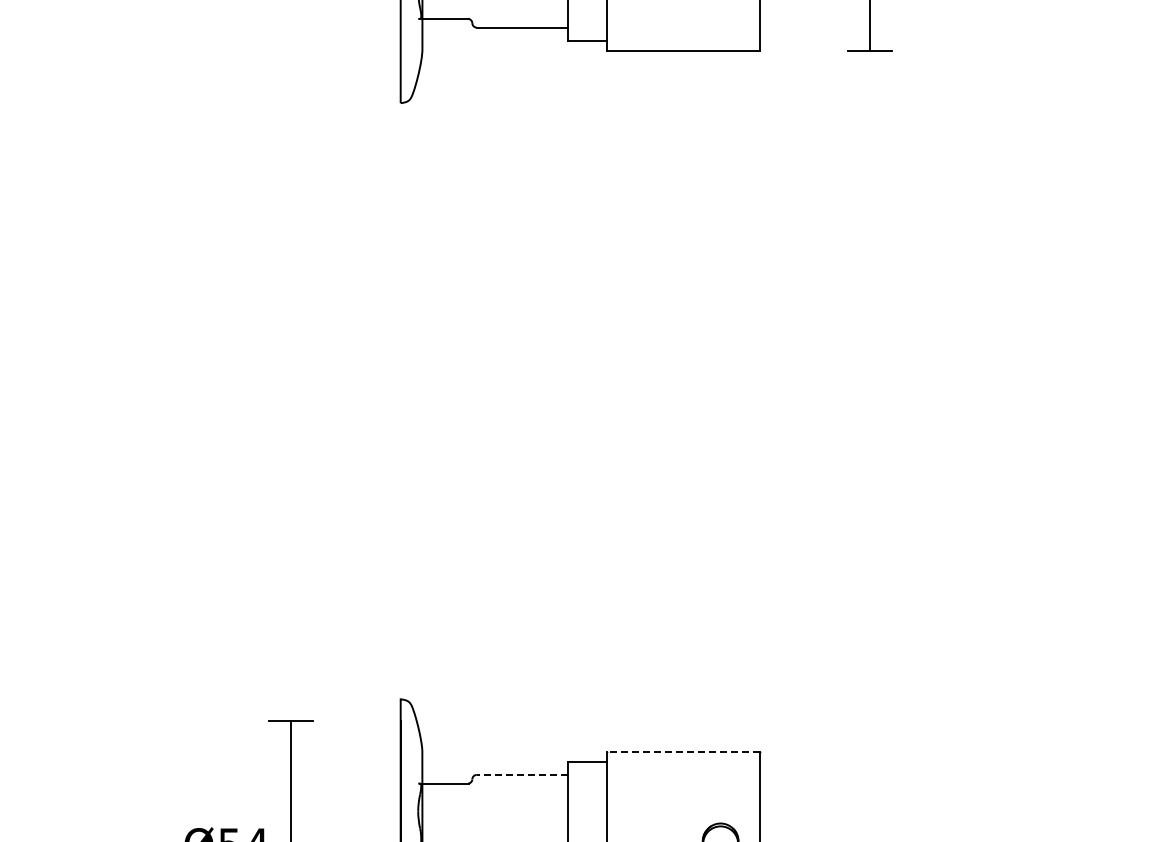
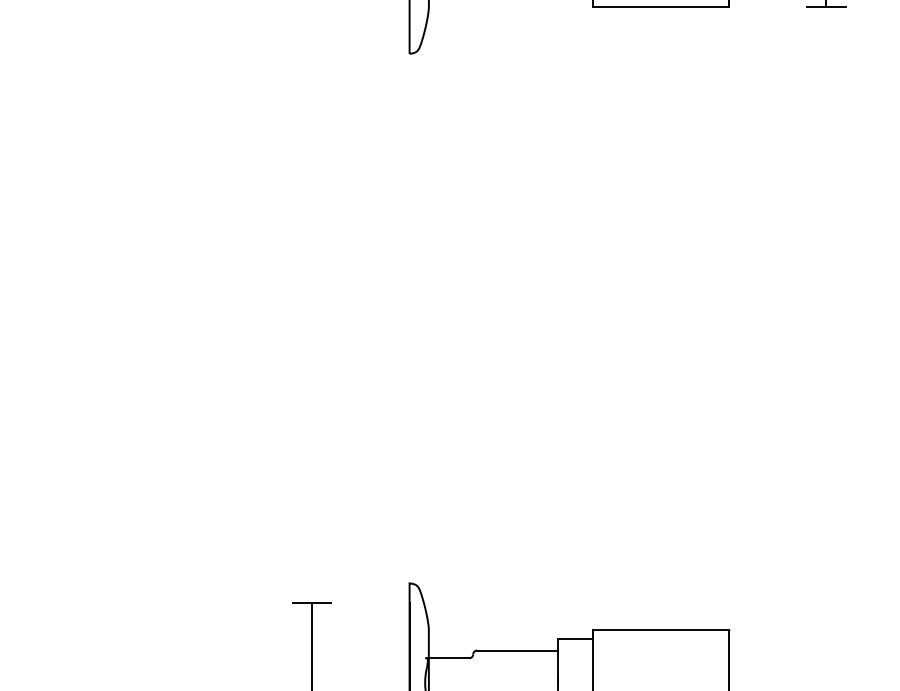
line: (683, 751) -> (660, 629), dashed -> solid
line: (522, 774) -> (517, 650), dashed -> solid

